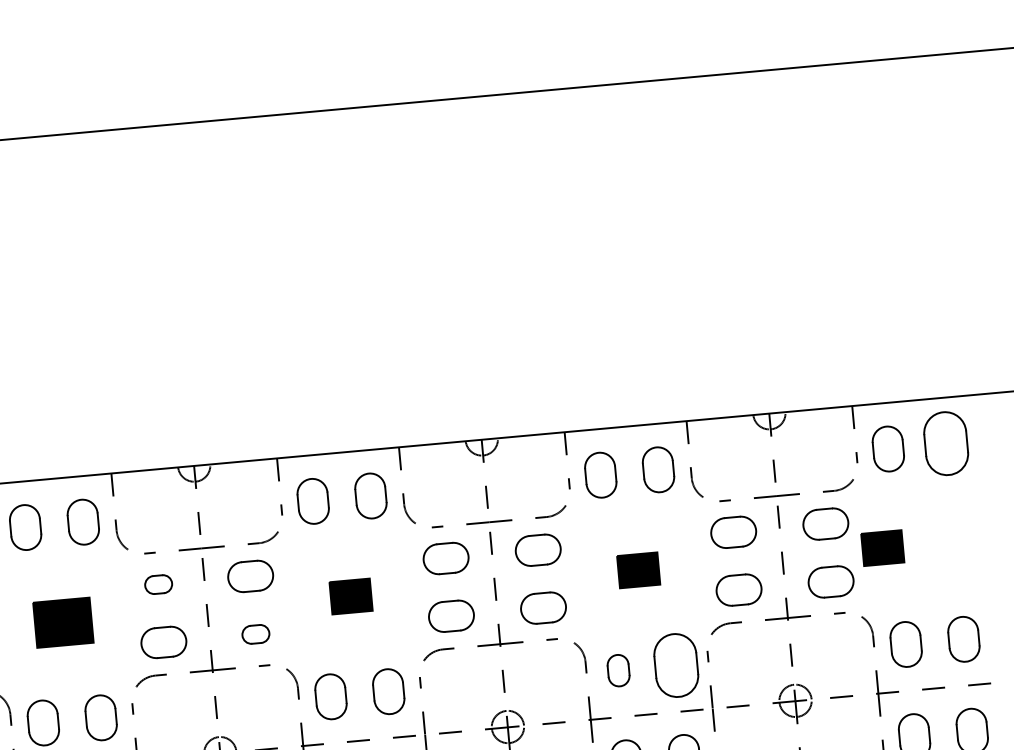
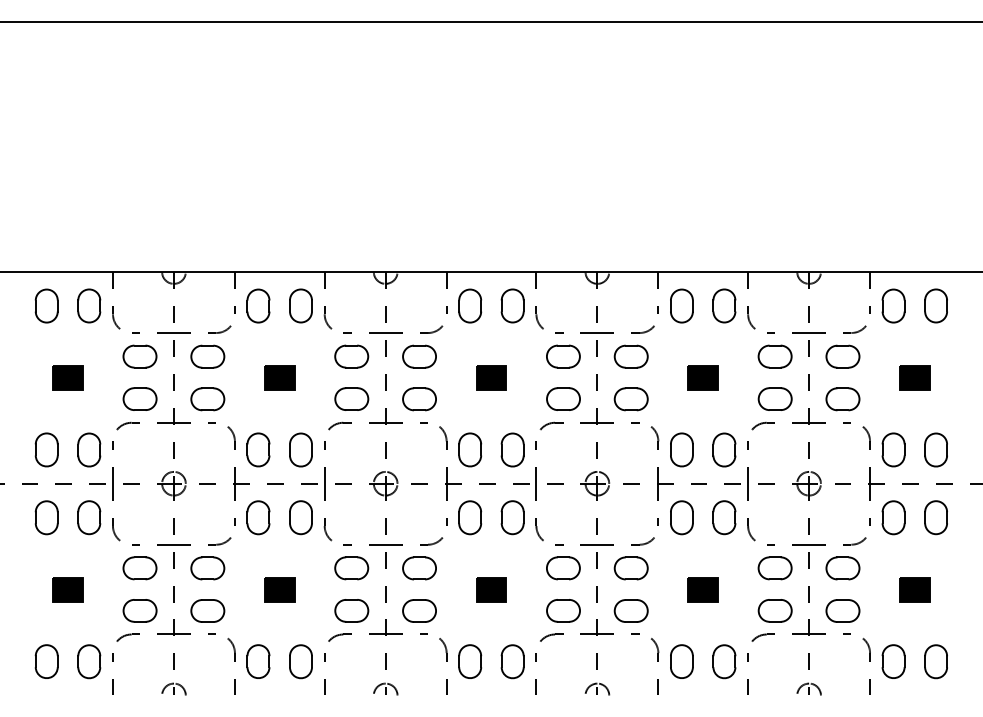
part: (945, 443) -> (935, 305), size x0.71
part: (882, 547) -> (914, 377), moved
part: (158, 584) -> (351, 356), size x1.67
part: (63, 621) -> (279, 377), size x0.71
part: (255, 634) -> (419, 399), size x1.67
part: (676, 664) -> (724, 449), size x0.71
part: (617, 670) -> (681, 449), size x1.43

